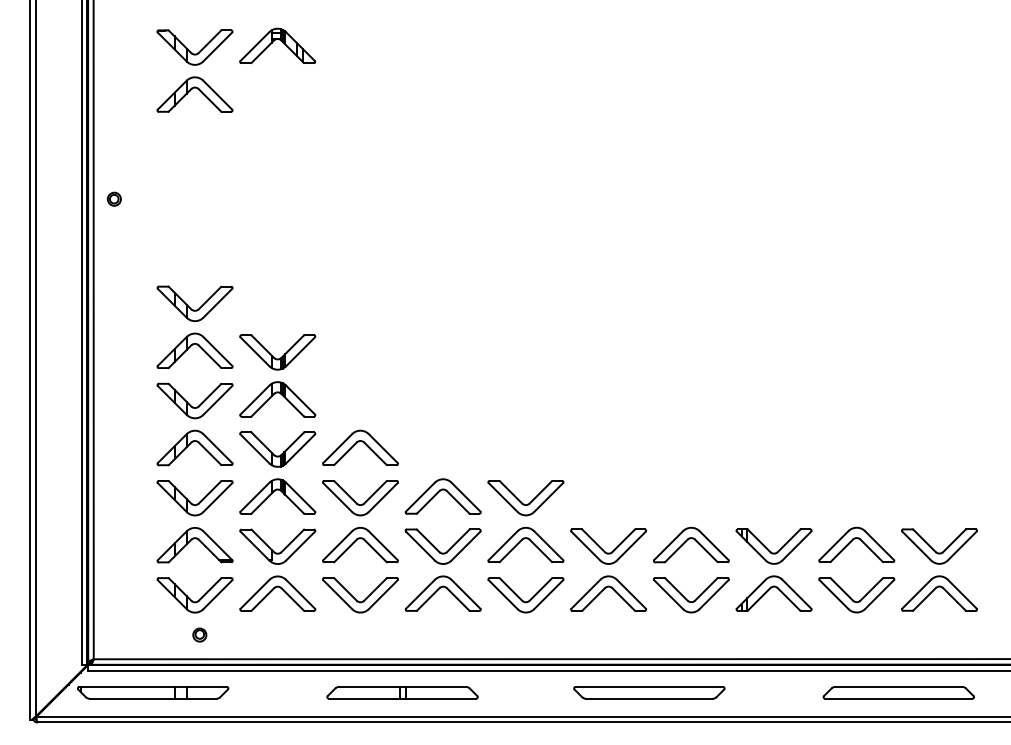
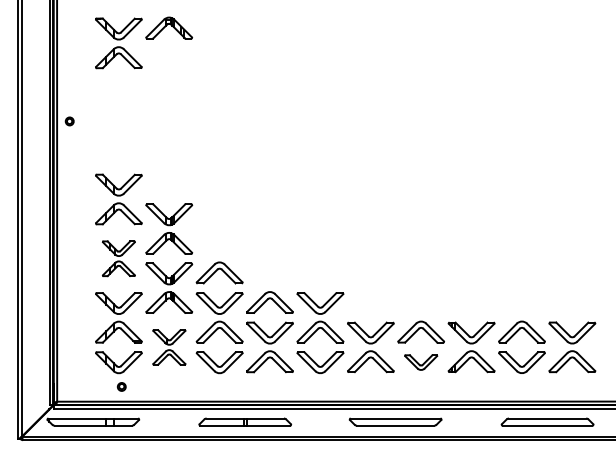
part: (194, 424) -> (118, 258), size x0.7
part: (278, 570) -> (169, 347), size x0.7
part: (690, 594) -> (420, 362), size x0.7

